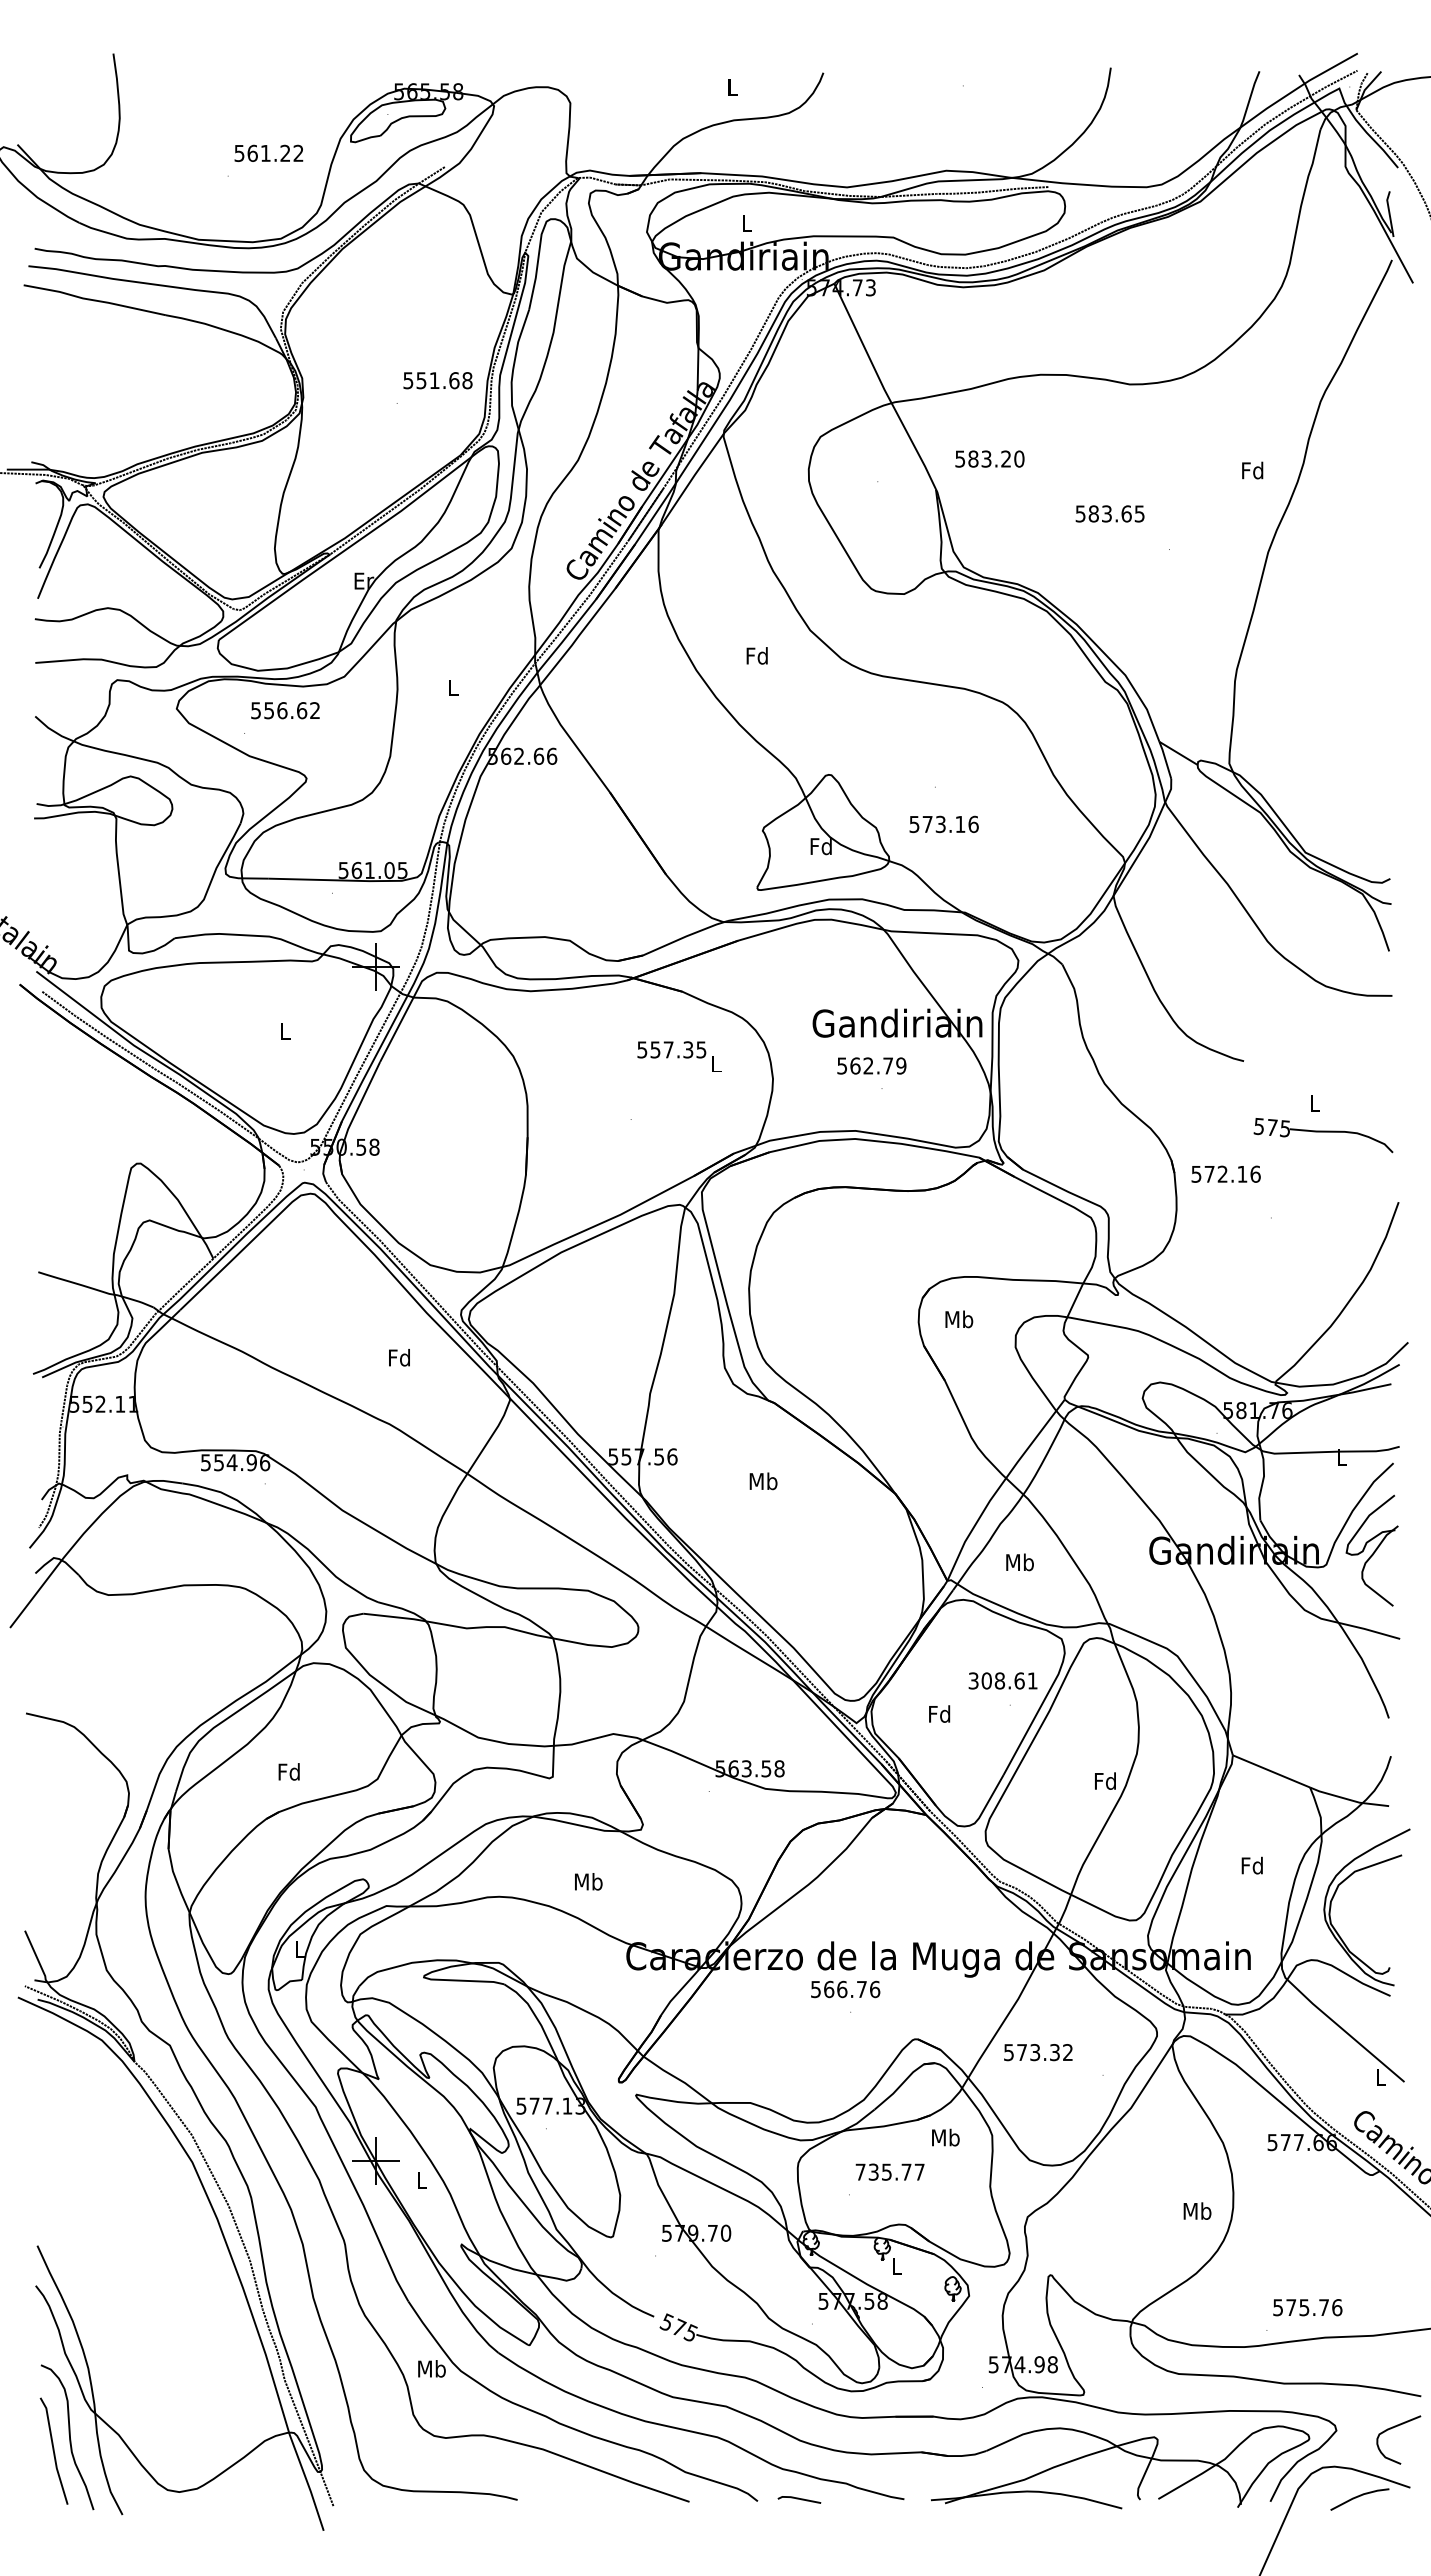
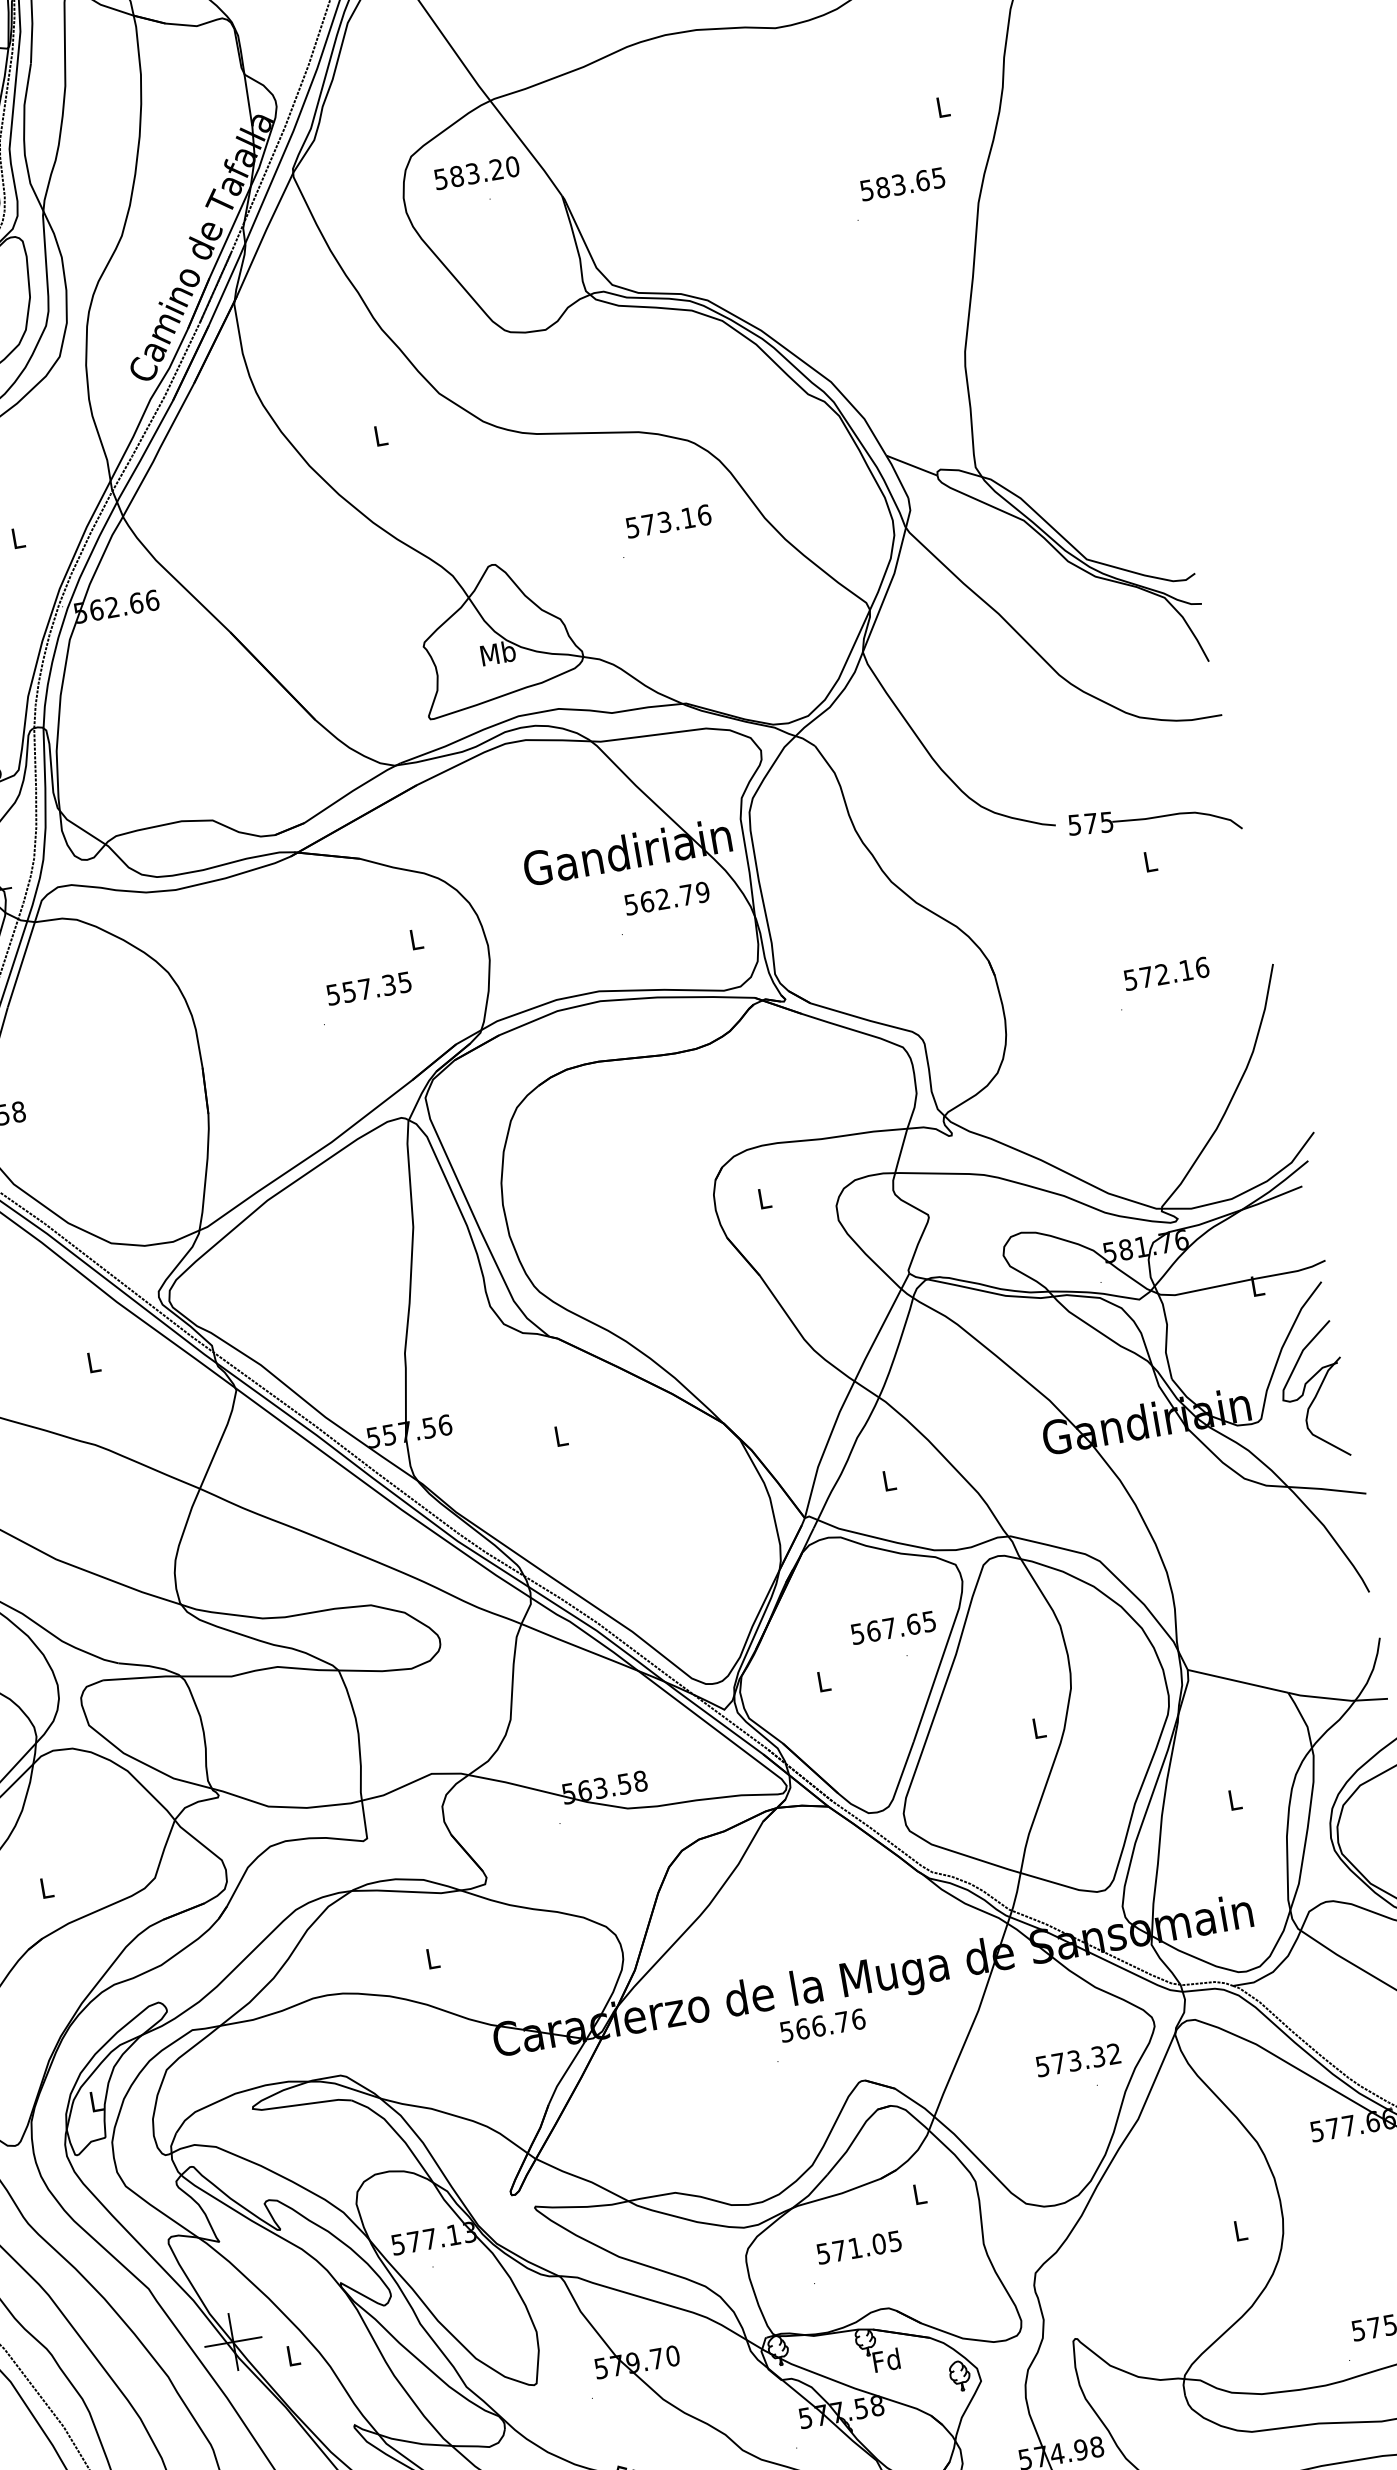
text: (989, 458) -> (476, 172), moved
text: (1252, 470) -> (942, 106), Fd -> L
text: (1109, 513) -> (901, 183), moved
text: (756, 655) -> (379, 435), Fd -> L
text: (943, 824) -> (667, 521), moved
text: (821, 846) -> (498, 653), Fd -> Mb
text: (671, 1049) -> (368, 988), moved
text: (871, 1065) -> (666, 897), moved
part: (1323, 1135) -> (1154, 822), moved
text: (1225, 1173) -> (1165, 972), moved
text: (959, 1319) -> (764, 1198), Mb -> L
text: (399, 1357) -> (93, 1361), Fd -> L
text: (763, 1481) -> (560, 1436), Mb -> L
text: (1019, 1562) -> (888, 1480), Mb -> L
text: (1003, 1680) -> (893, 1627), 308.61 -> 567.65
text: (939, 1713) -> (823, 1680), Fd -> L
text: (288, 1771) -> (45, 1887), Fd -> L
text: (1105, 1780) -> (1038, 1727), Fd -> L
text: (1251, 1865) -> (1233, 1799), Fd -> L
text: (588, 1881) -> (432, 1958), Mb -> L
text: (845, 1989) -> (822, 2025), moved
text: (1038, 2052) -> (1078, 2060), moved
text: (945, 2137) -> (919, 2193), Mb -> L
text: (889, 2171) -> (858, 2246), 735.77 -> 571.05
text: (1197, 2210) -> (1240, 2229), Mb -> L
text: (895, 2266) -> (885, 2360), L -> Fd

